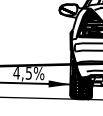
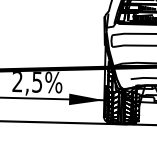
text: (16, 73) -> (17, 82), 4,5%%% -> 2,5%%%

